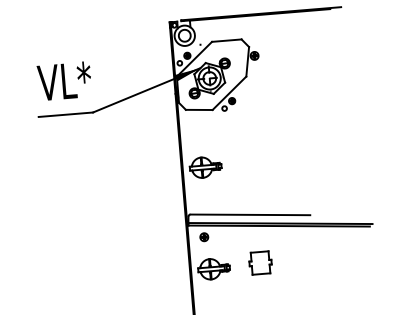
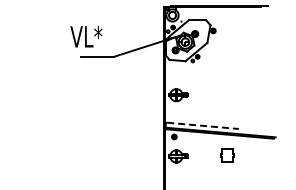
text: (64, 80) -> (86, 36), moved
line: (249, 214) -> (202, 125), solid -> dashed
part: (260, 263) -> (227, 155), moved

